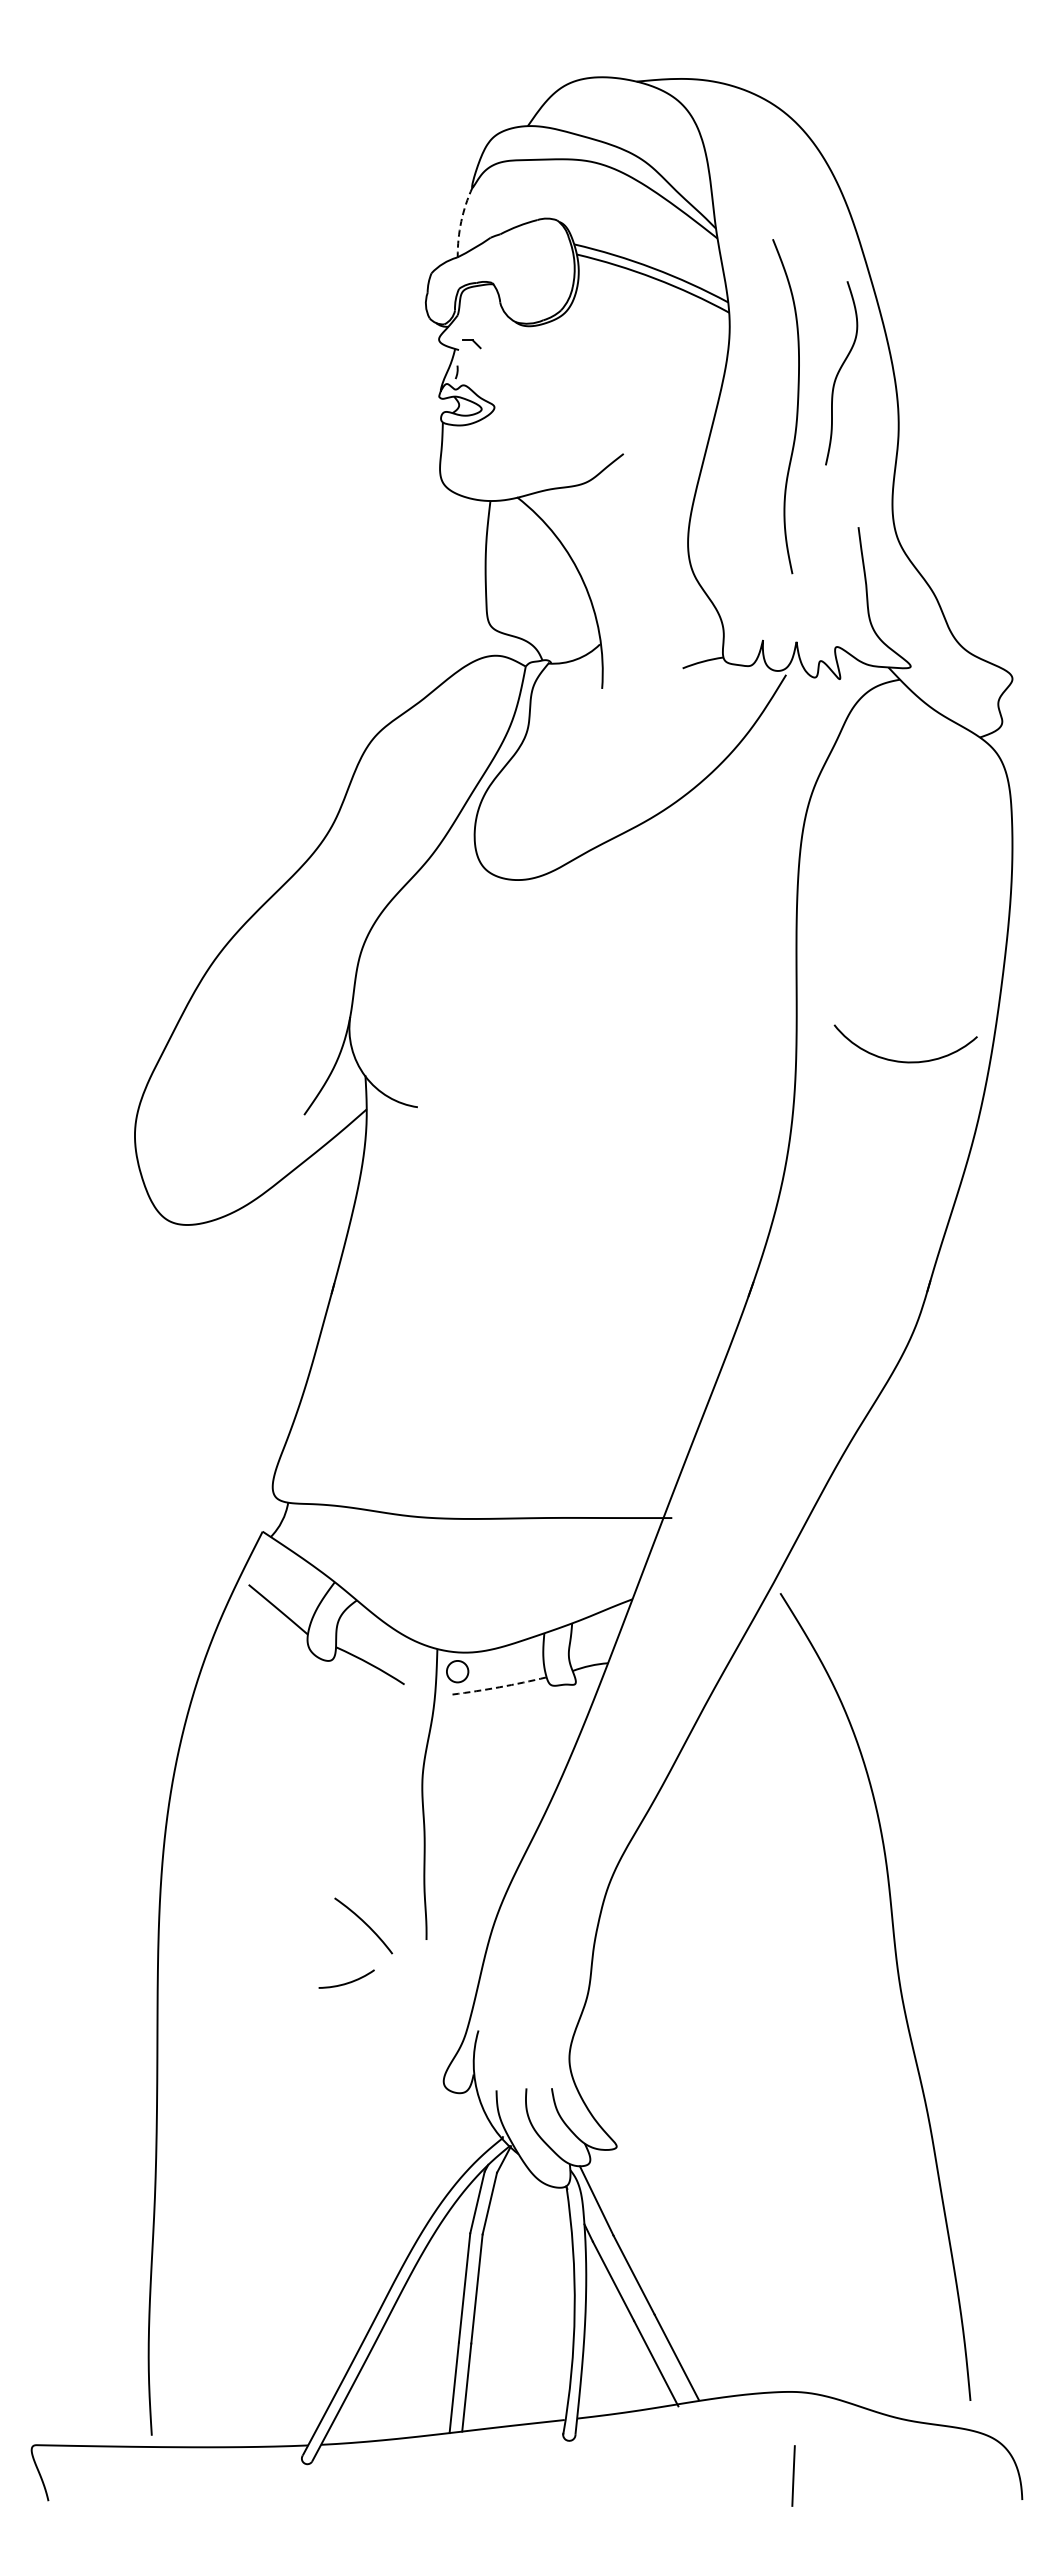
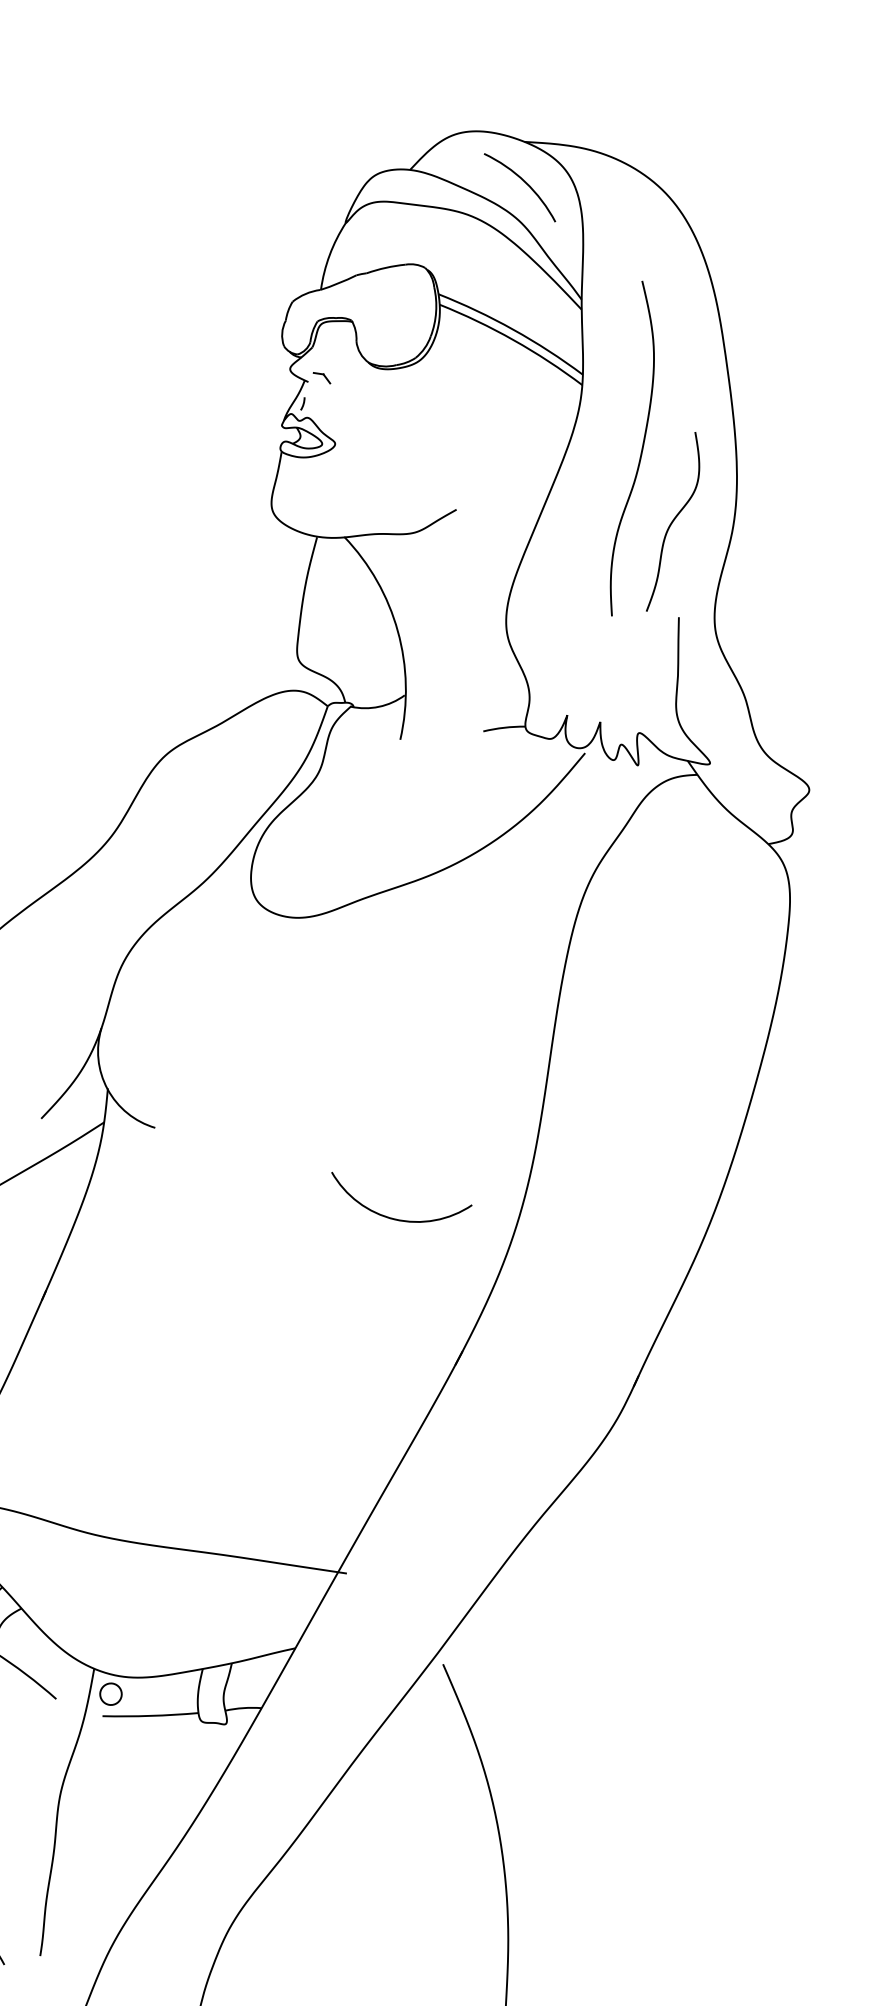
arc: (641, 121) -> (523, 182), added
arc: (461, 221) -> (330, 254), dashed -> solid
curve: (839, 372) -> (673, 521), moved
curve: (796, 406) -> (640, 450), moved
arc: (905, 1061) -> (397, 1219), moved
arc: (499, 1687) -> (150, 1716), dashed -> solid

